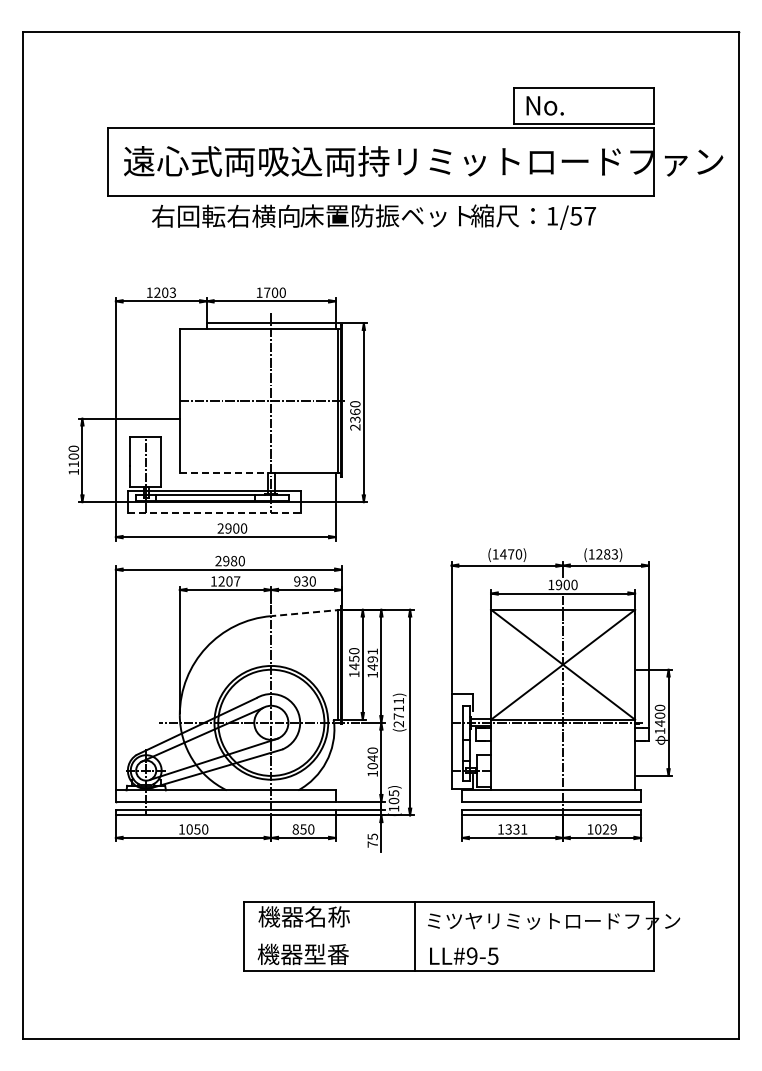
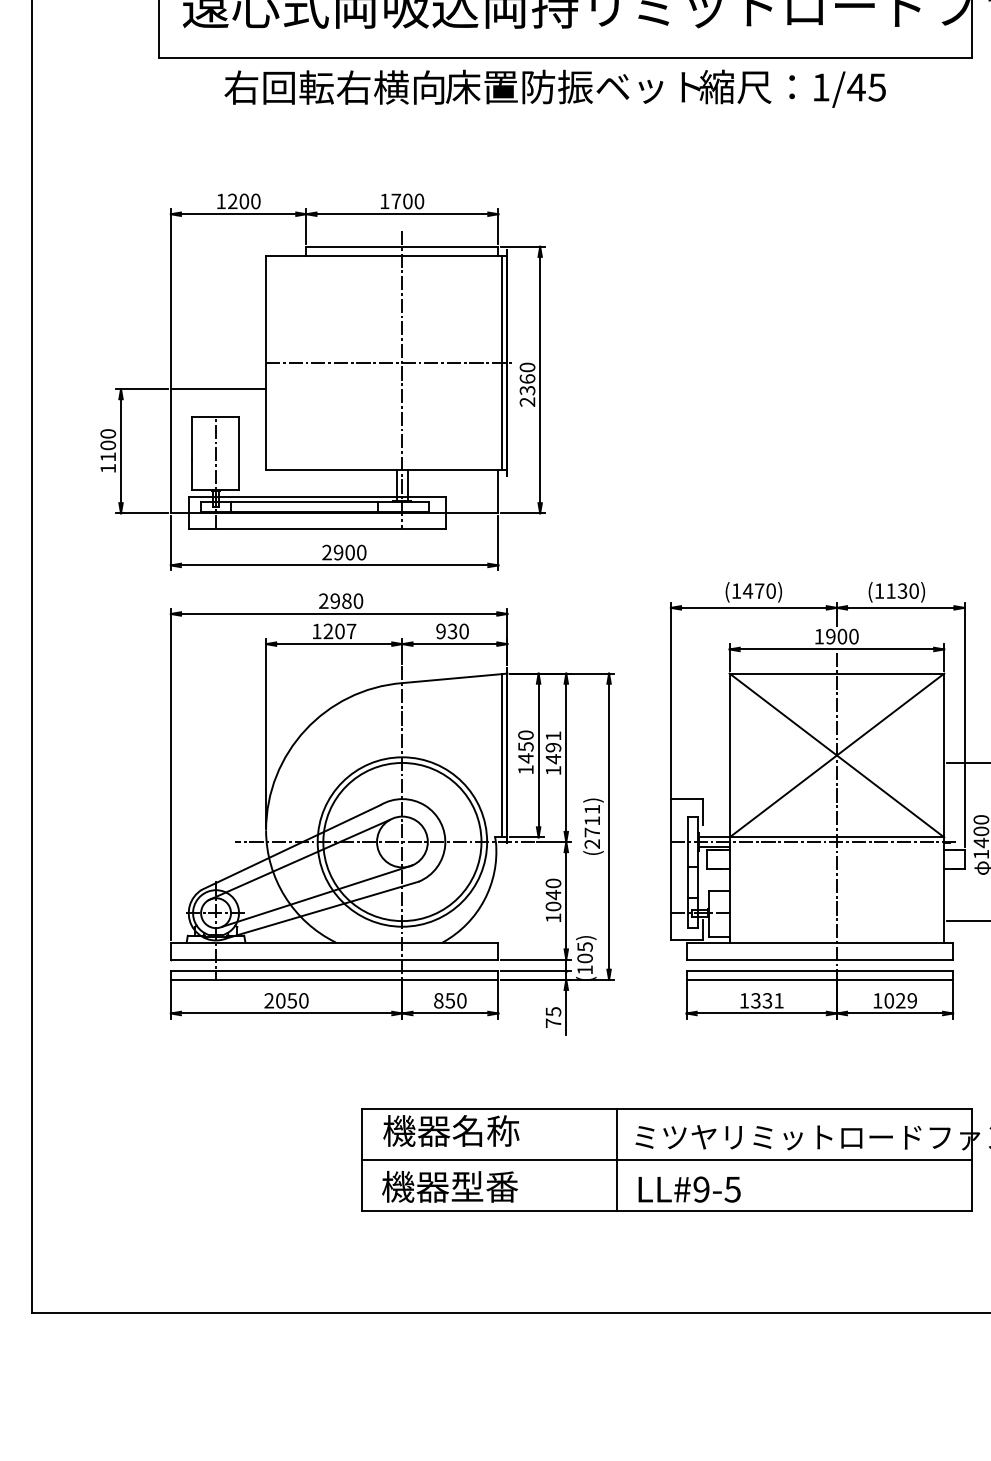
text: (583, 216) -> (867, 87), 1/57 -> 1/45
text: (172, 292) -> (255, 201), 1203 -> 1200
line: (225, 473) -> (334, 470), dashed -> solid
line: (214, 512) -> (317, 528), dashed -> solid
text: (607, 554) -> (903, 591), (1283) -> (1130)
line: (306, 613) -> (454, 679), dashed -> solid
text: (181, 829) -> (268, 1000), 1050 -> 2050
line: (449, 936) -> (667, 1160), added

